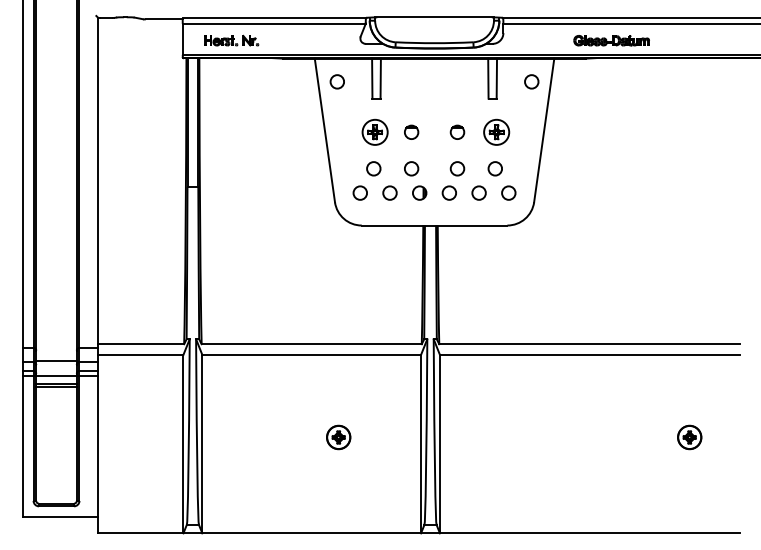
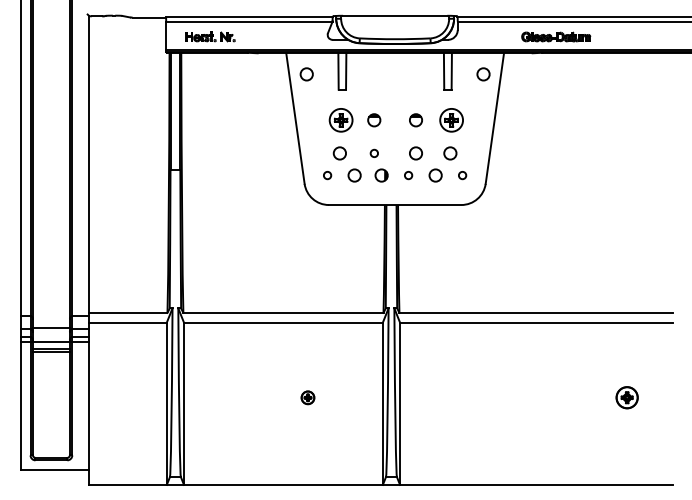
circle: (411, 168) -> (374, 153), size x0.6
circle: (360, 193) -> (327, 175), size x0.6
circle: (449, 193) -> (408, 175), size x0.6
circle: (508, 193) -> (462, 175), size x0.6
part: (338, 437) -> (307, 397), size x0.6

